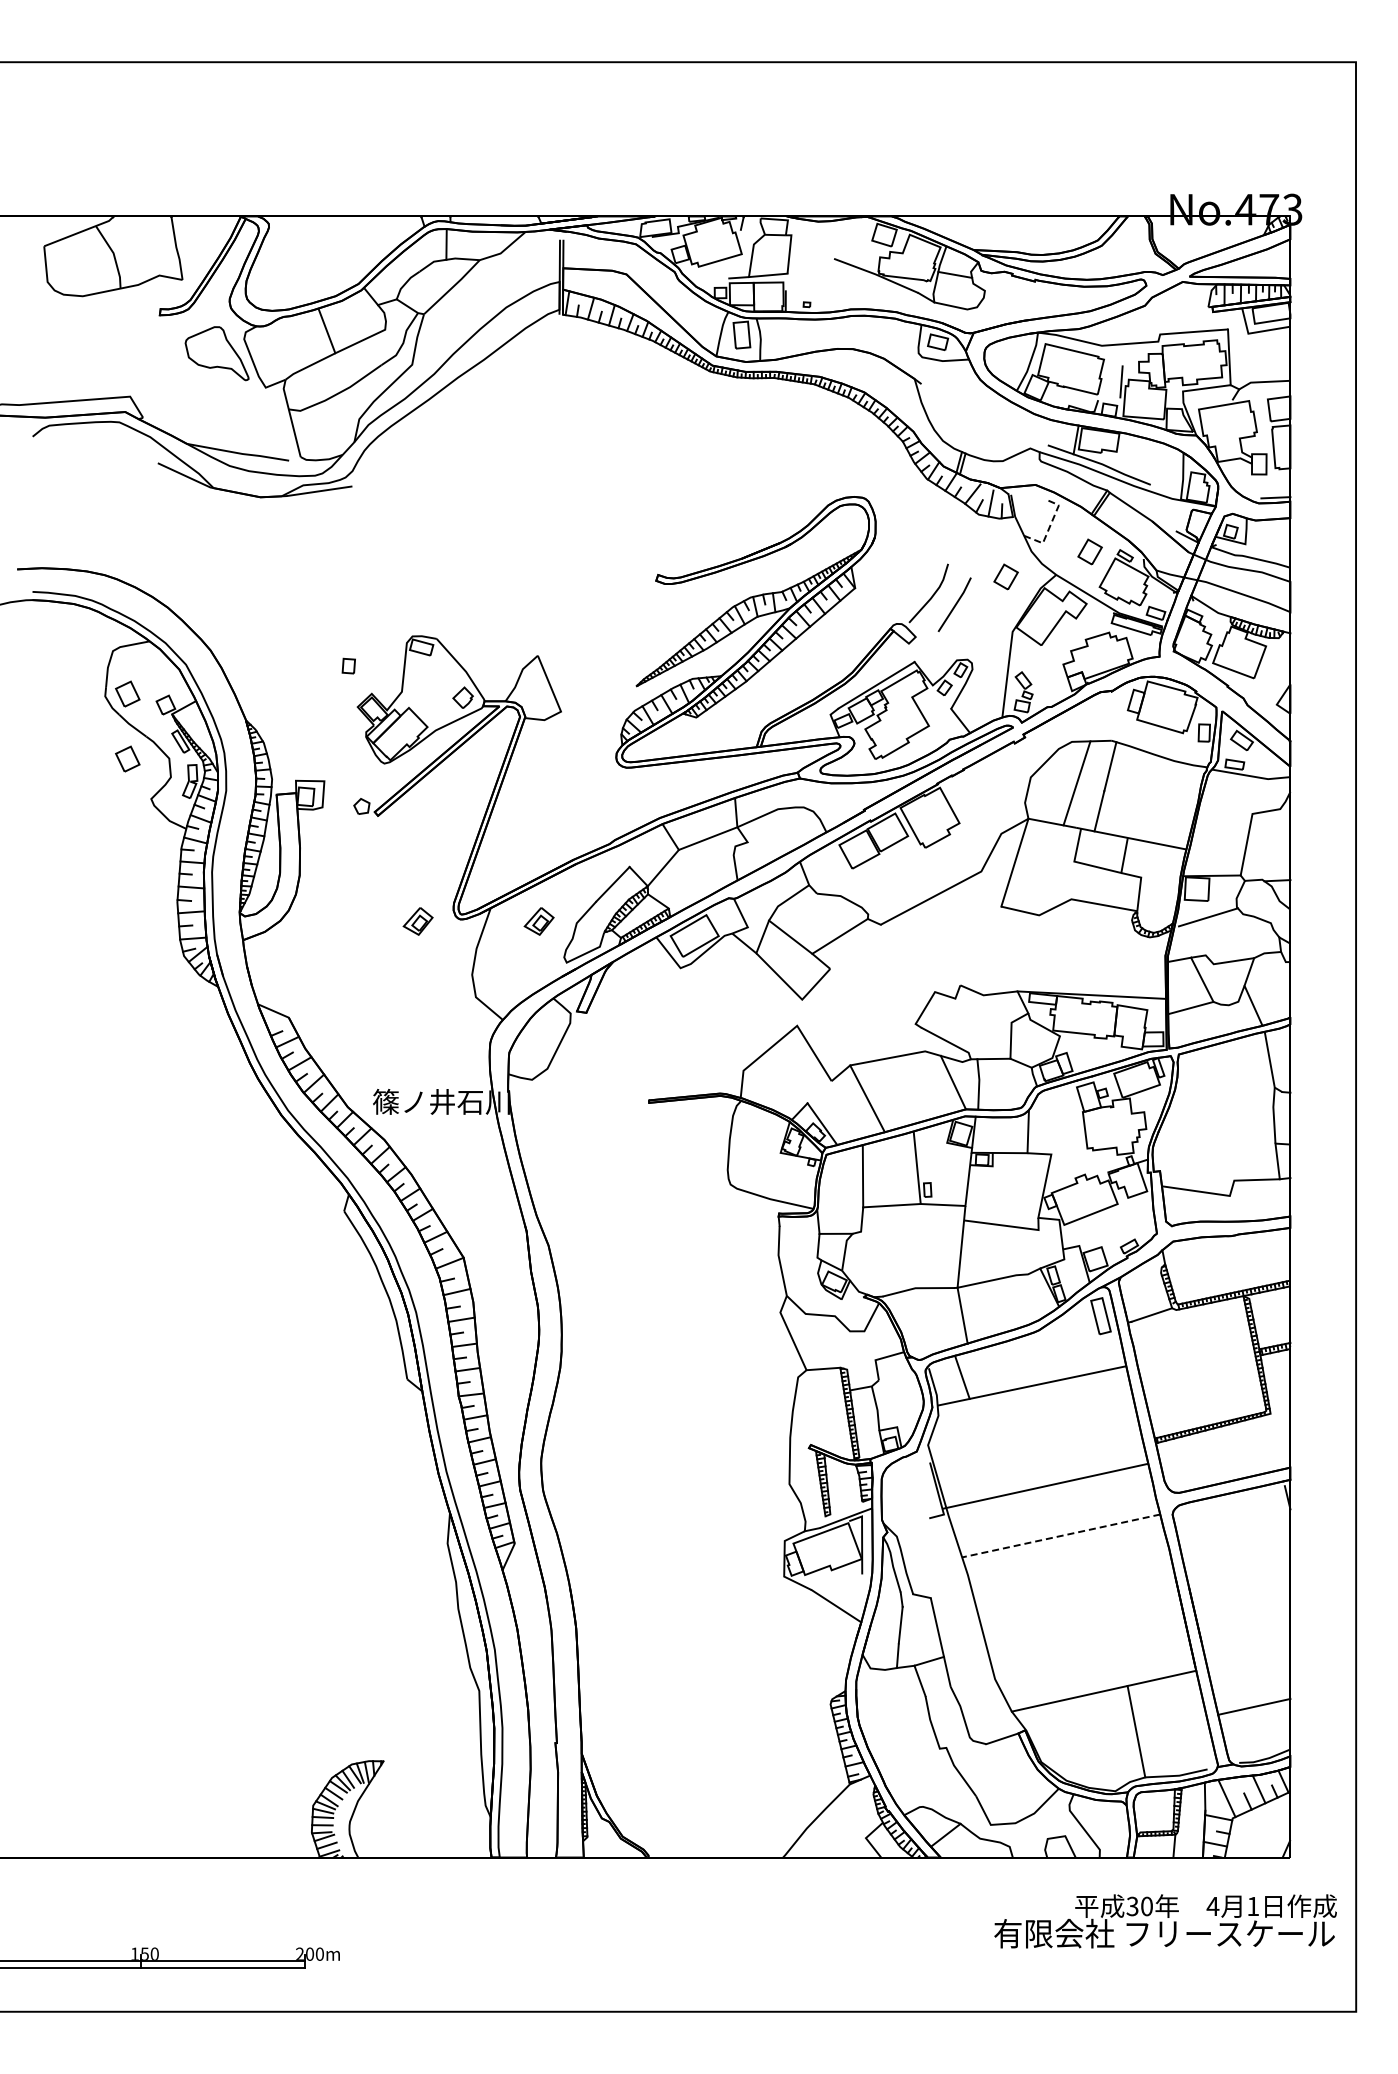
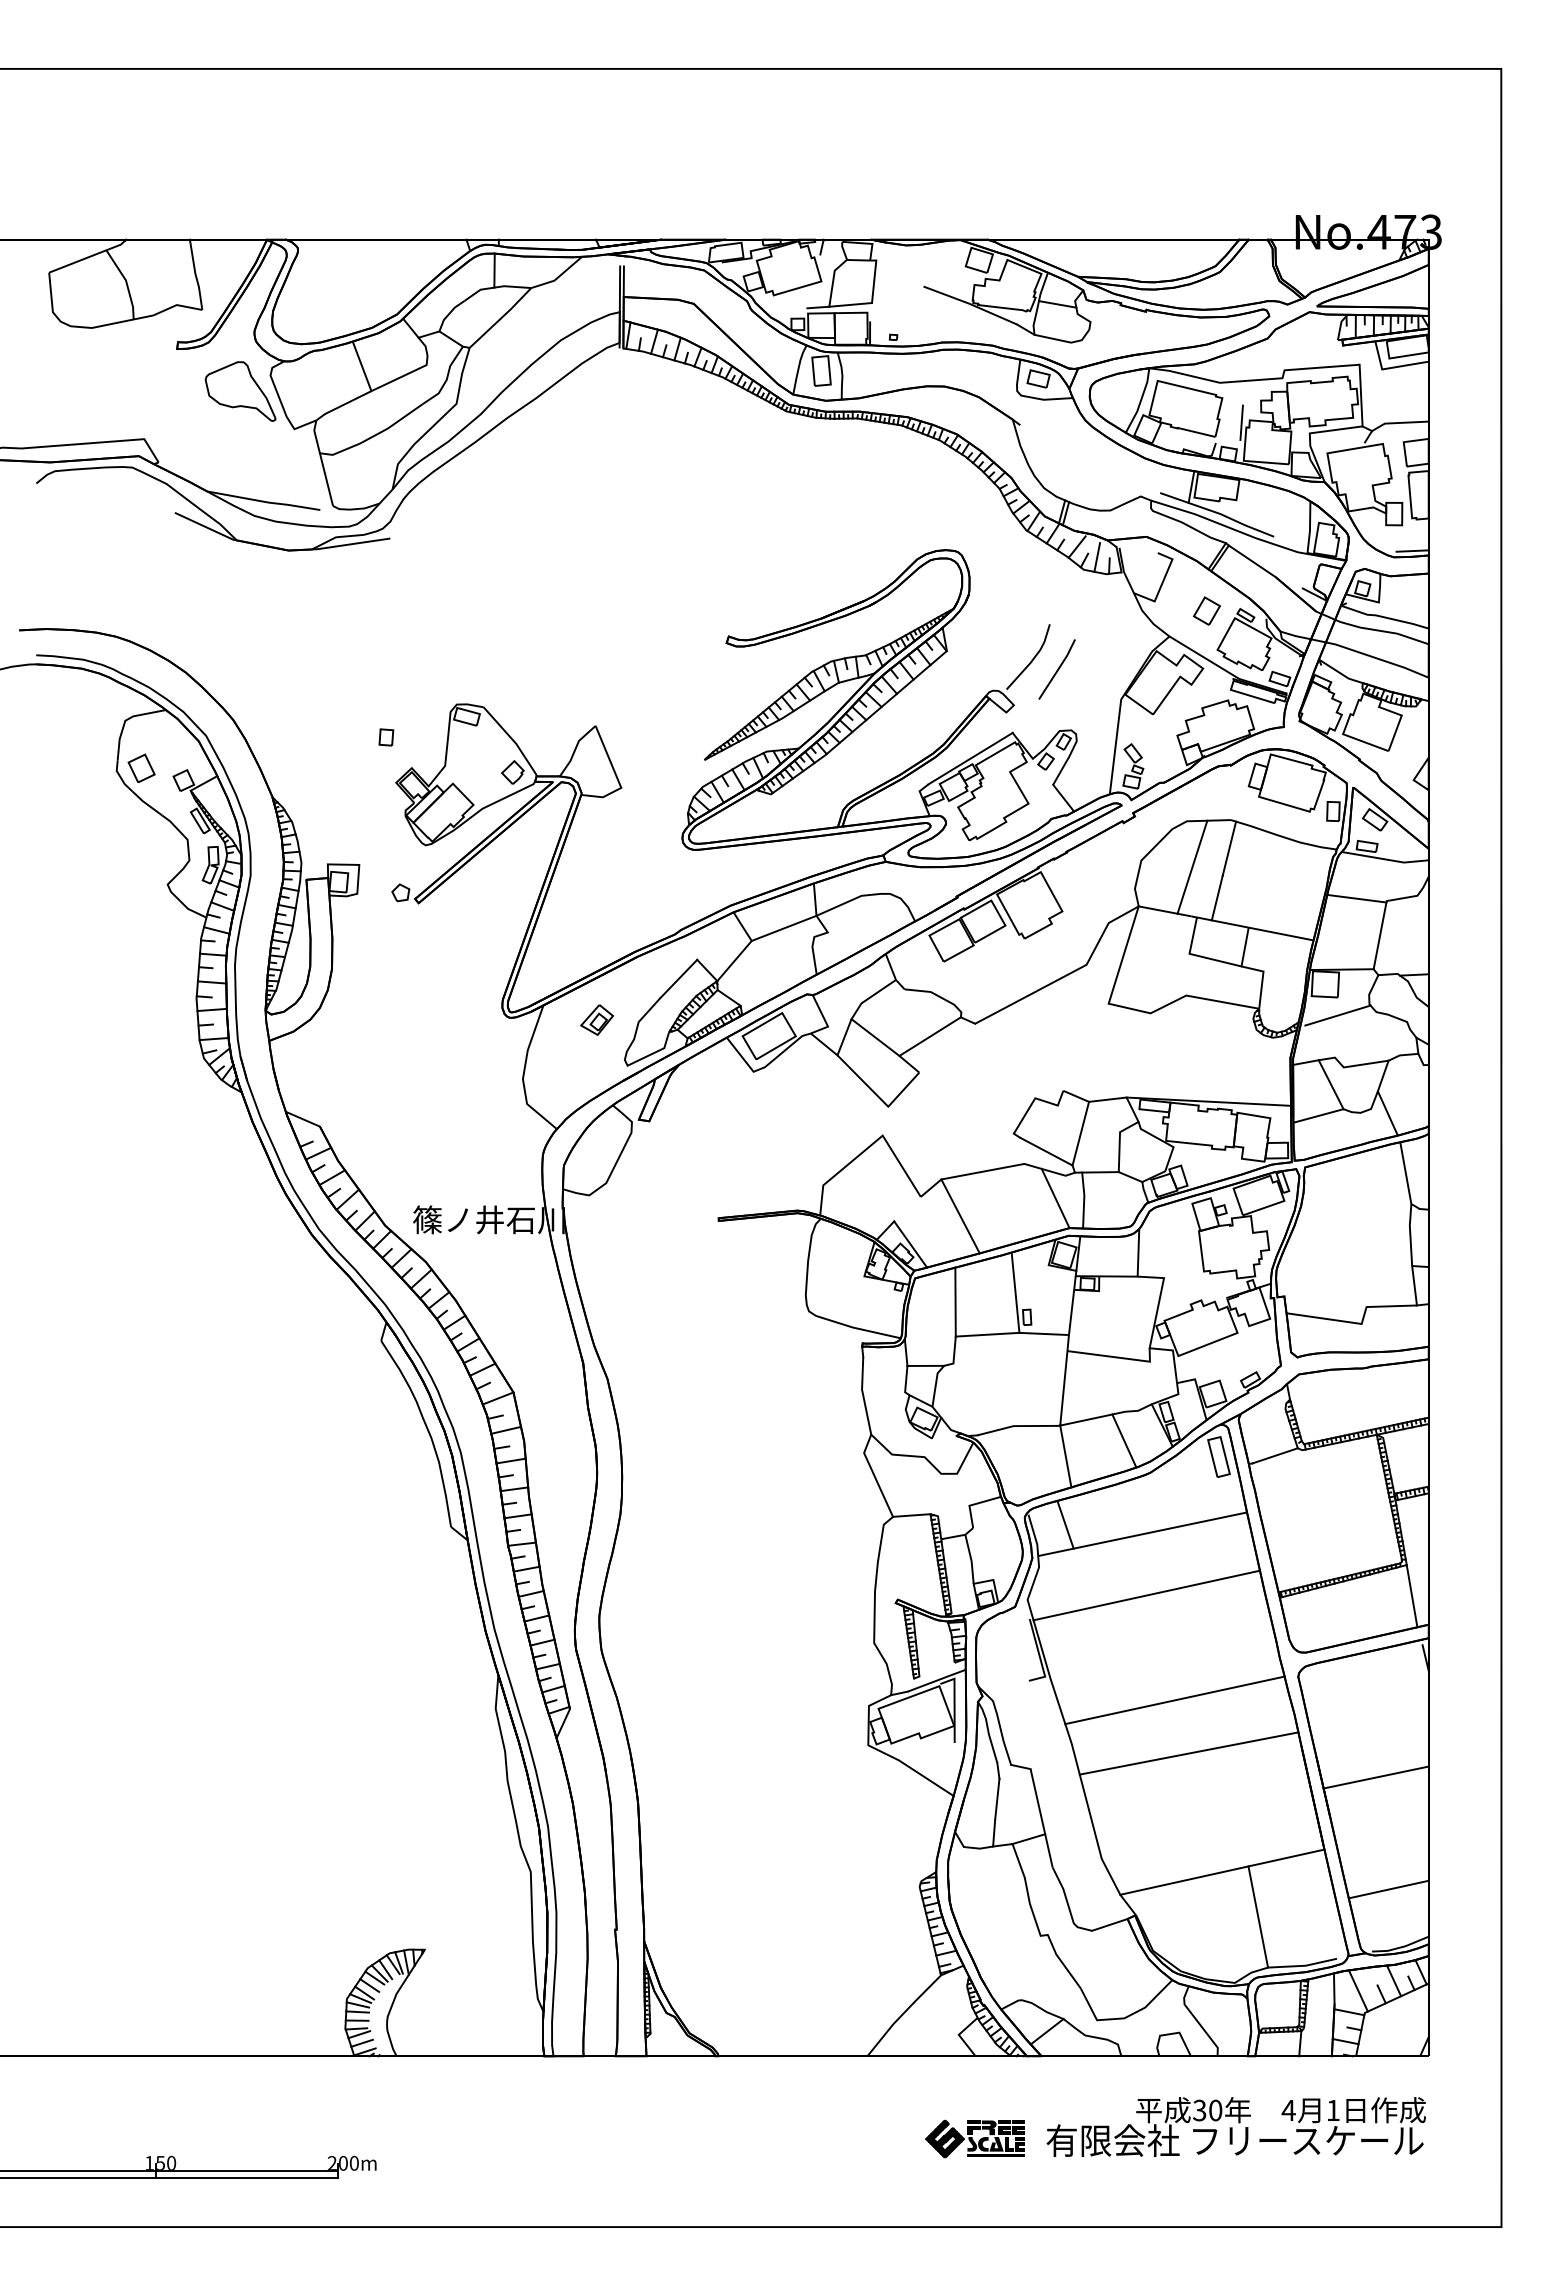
line: (1049, 526) -> (1162, 582), dashed -> solid
part: (1005, 576) -> (1113, 638), removed
part: (127, 758) -> (141, 839), removed
line: (1225, 811) -> (1356, 898), added
part: (417, 921) -> (462, 1020), removed
line: (975, 1023) -> (1080, 1133), added
line: (1015, 1301) -> (1124, 1440), added
line: (1275, 1441) -> (1412, 1595), added
line: (1045, 1485) -> (1146, 1594), moved
line: (1060, 1536) -> (1174, 1700), dashed -> solid
line: (1073, 1583) -> (1188, 1752), added
line: (1242, 1605) -> (1375, 1777), added
text: (1165, 1921) -> (1236, 2127), moved
part: (880, 1931) -> (974, 2138), added

